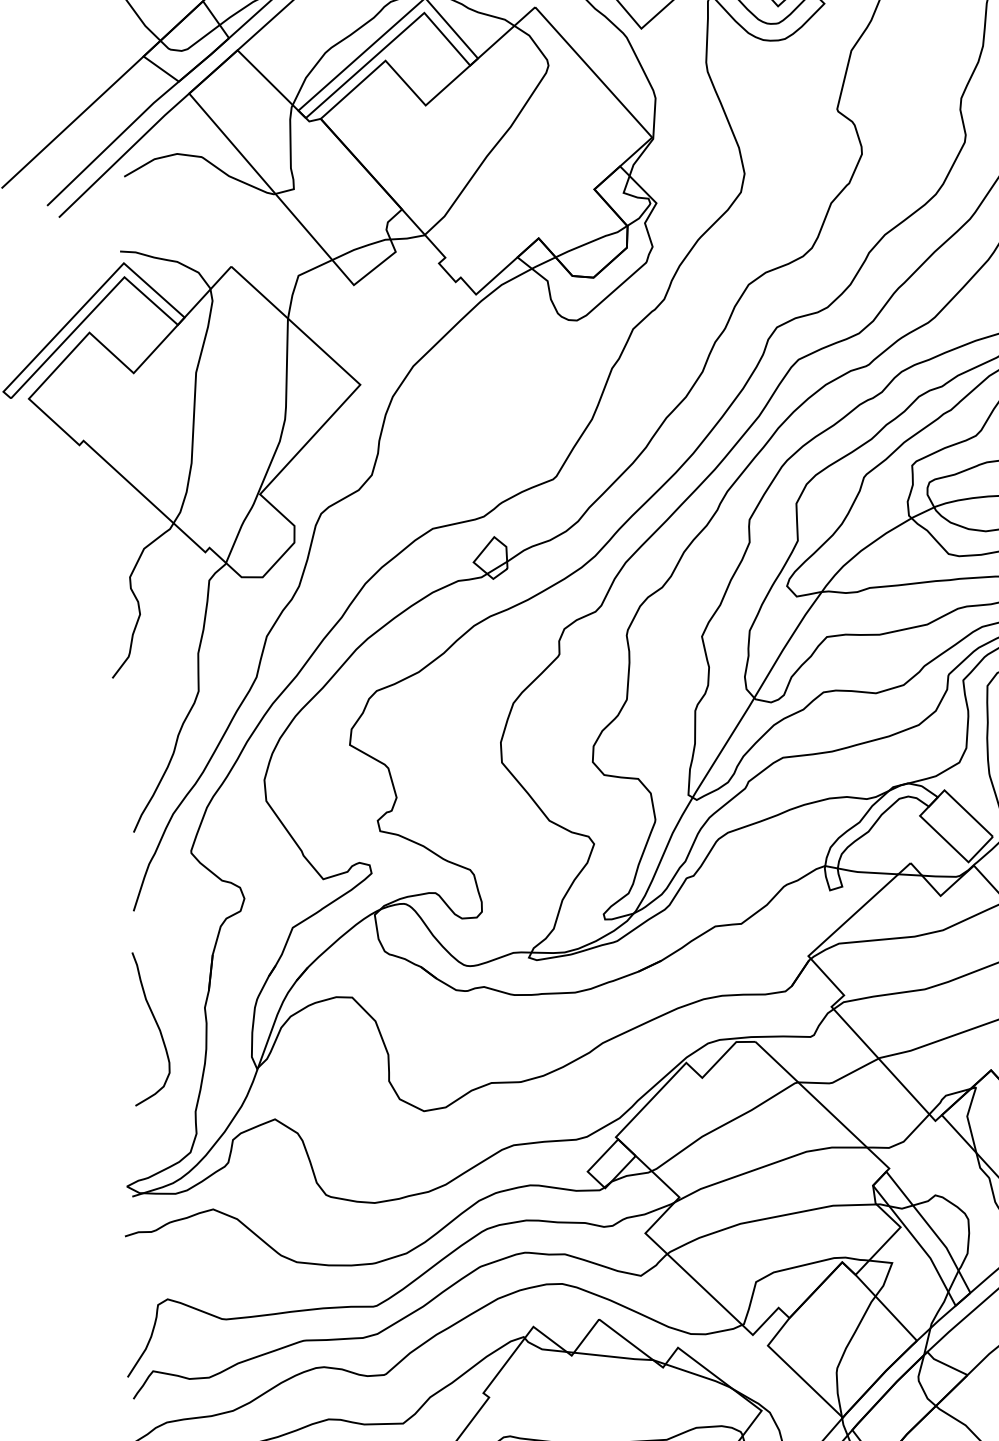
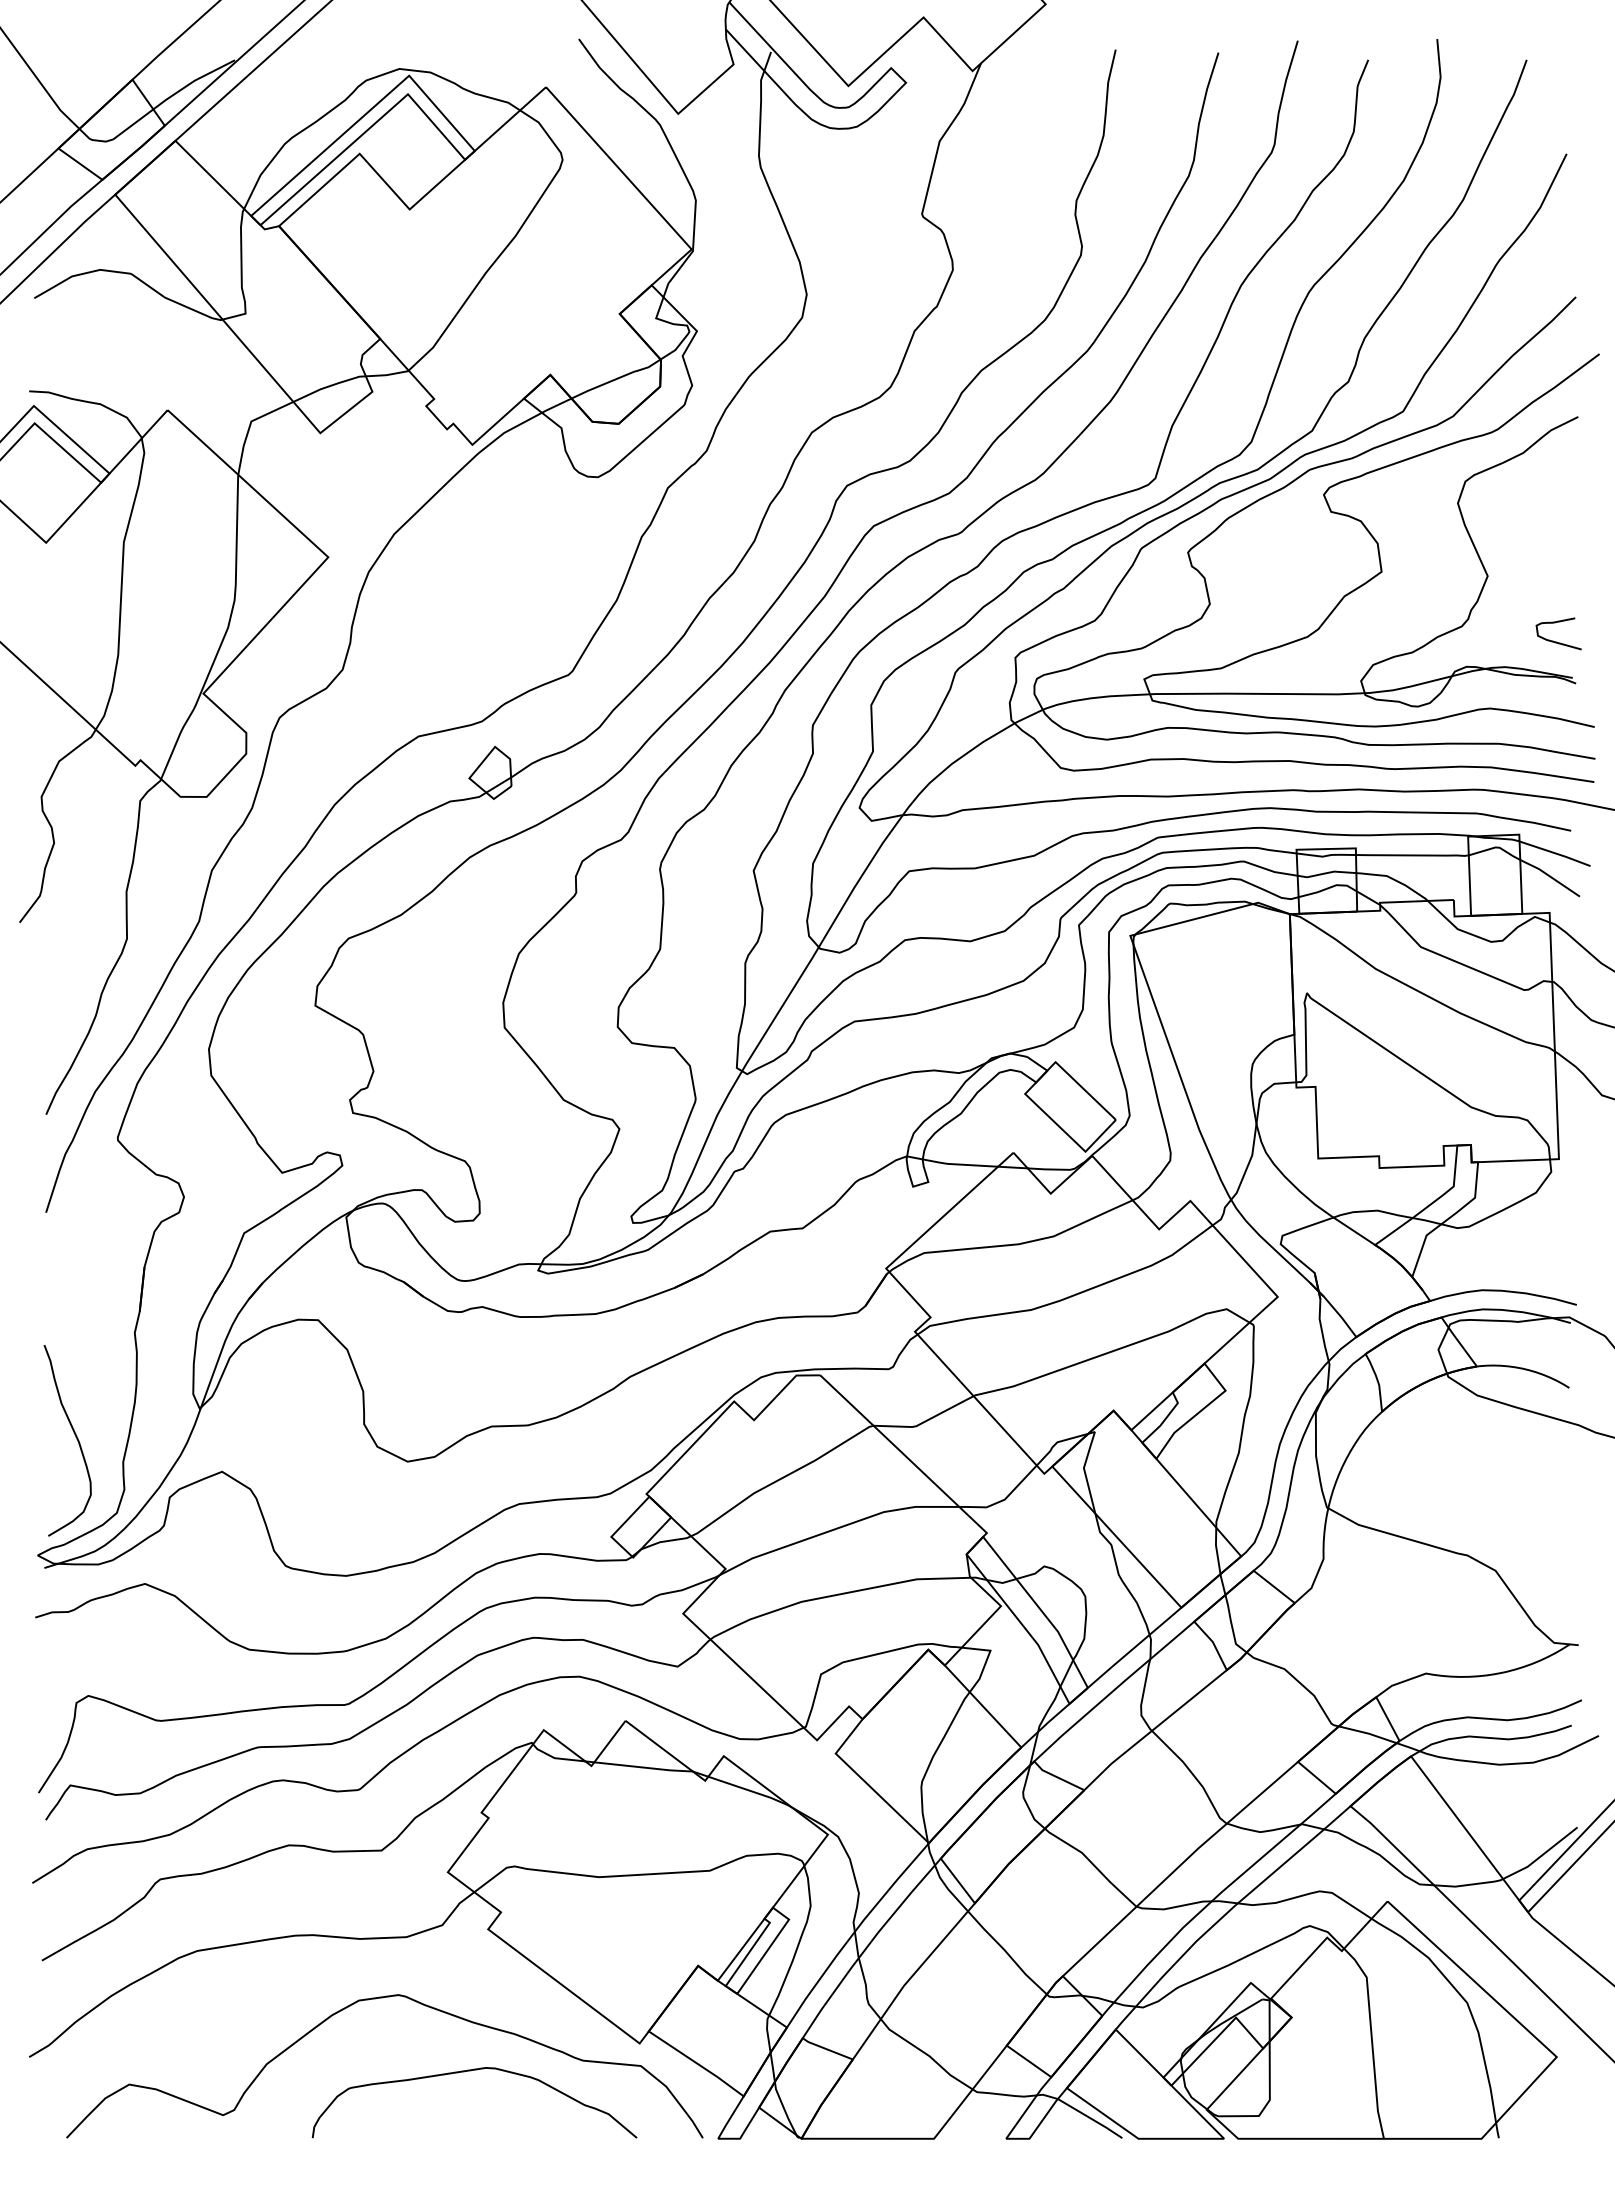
curve: (157, 1026) -> (75, 1437), moved

